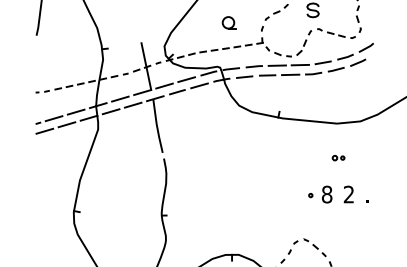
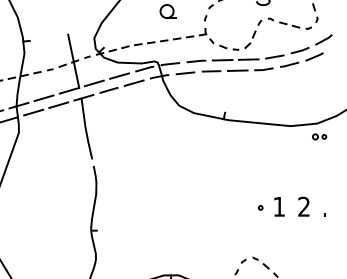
part: (338, 158) -> (319, 137), moved
text: (326, 194) -> (278, 206), 8 -> 1

